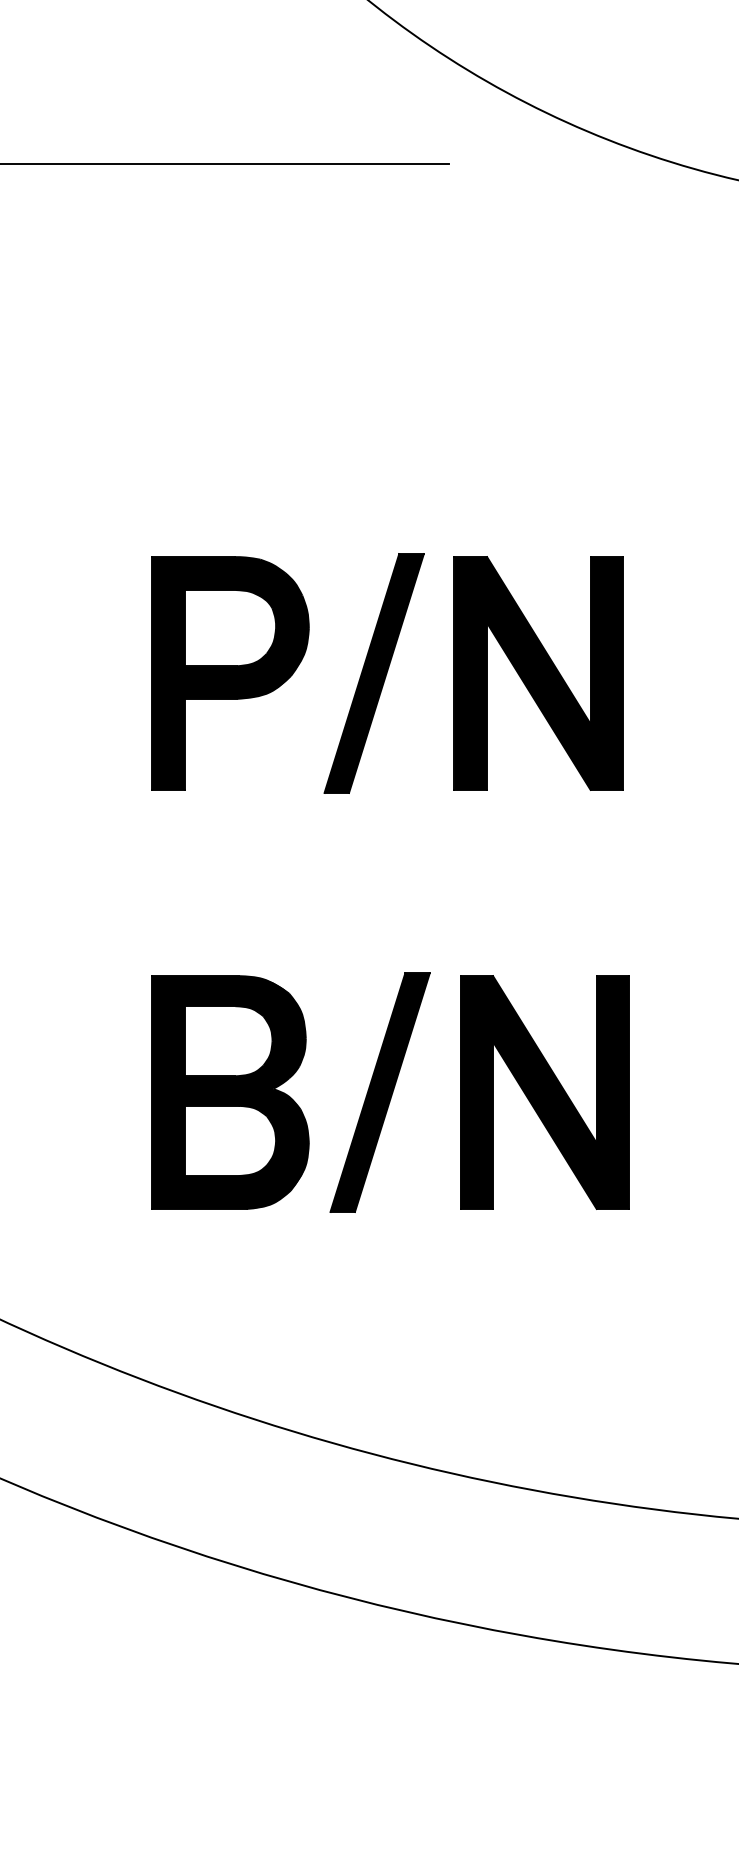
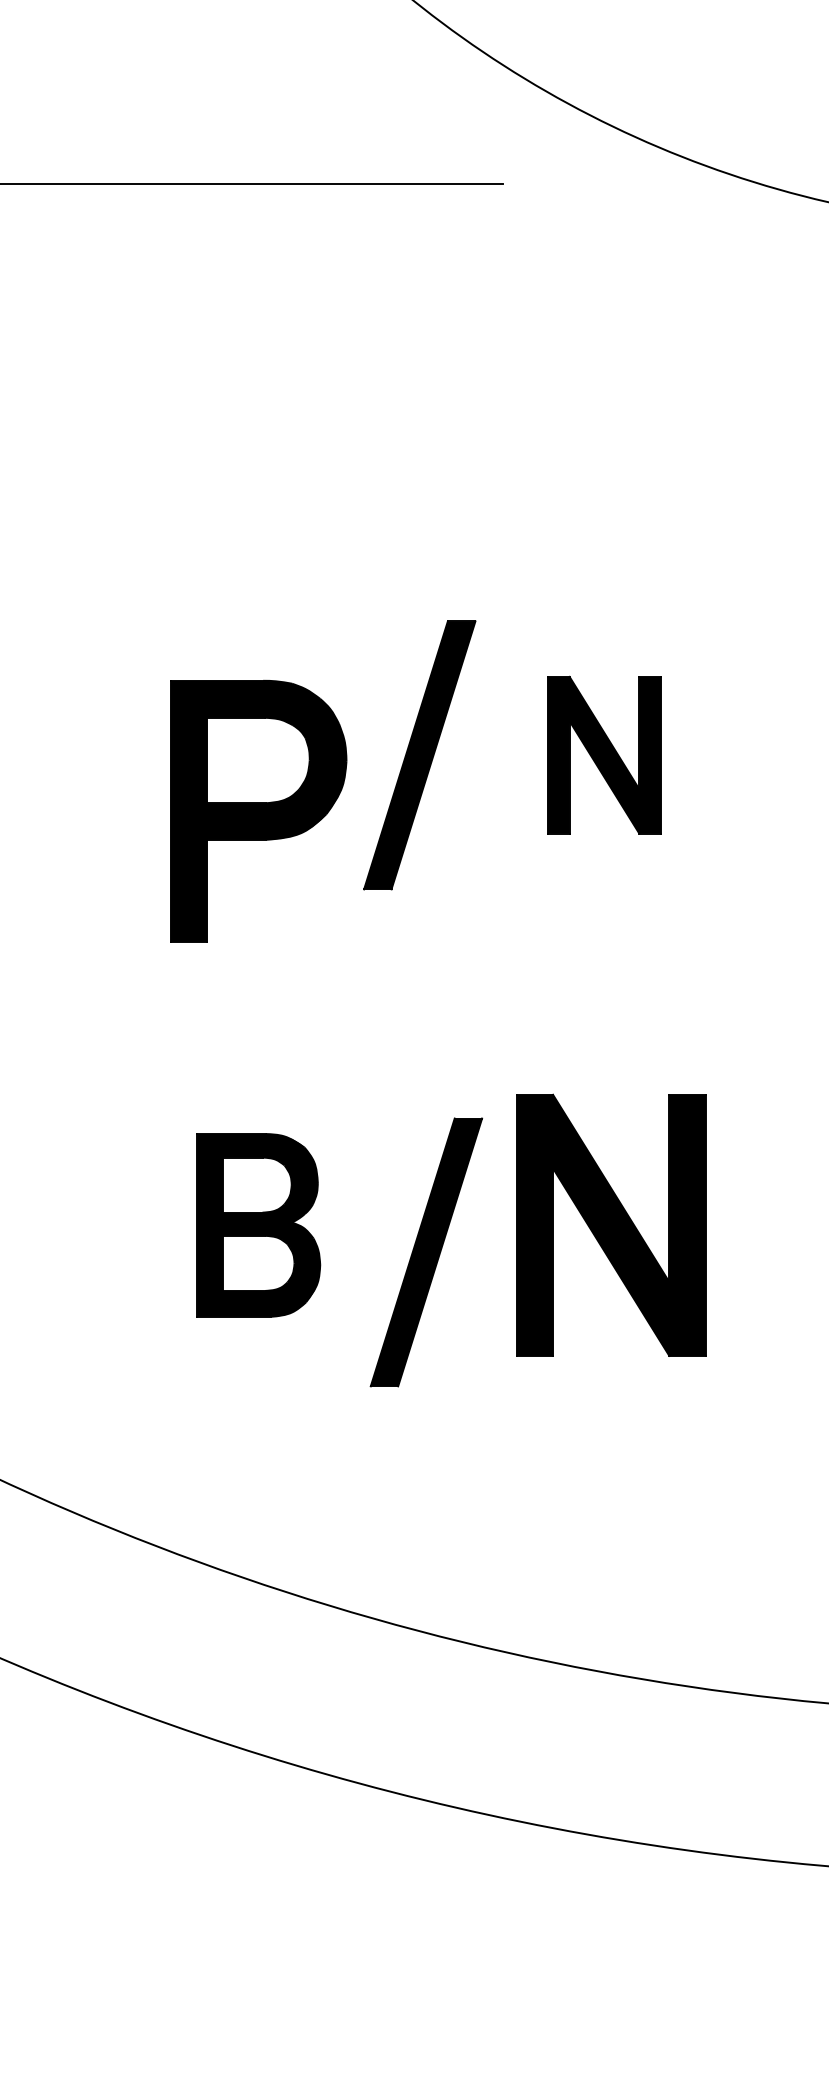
part: (230, 672) -> (258, 810), moved
part: (538, 672) -> (604, 754), size x0.6
part: (230, 1092) -> (258, 1225), size x0.7
part: (380, 1092) -> (426, 1252), moved

